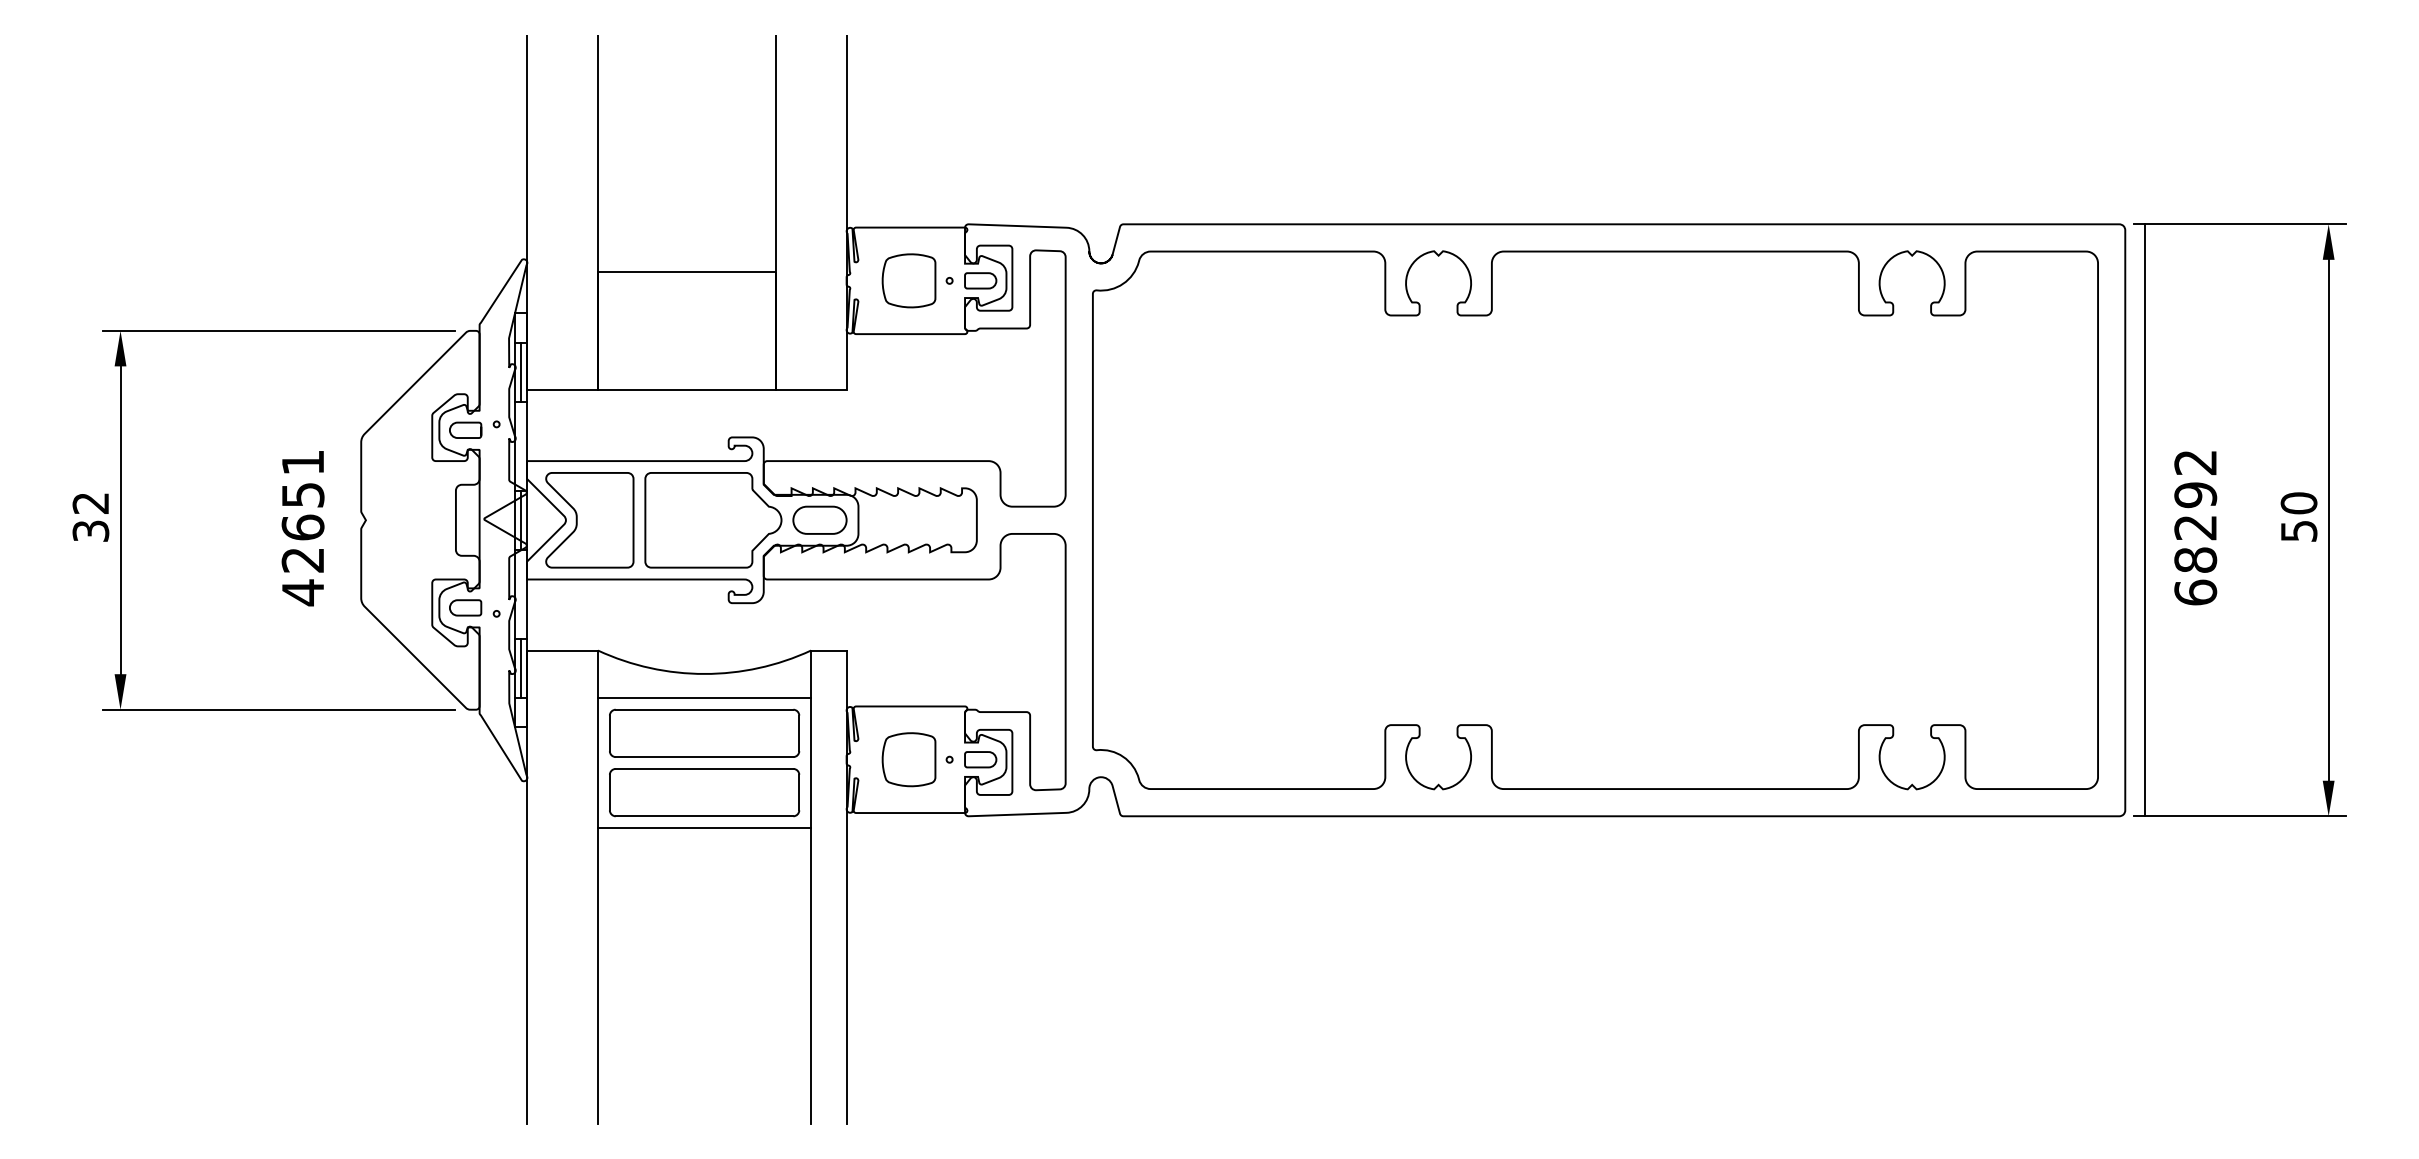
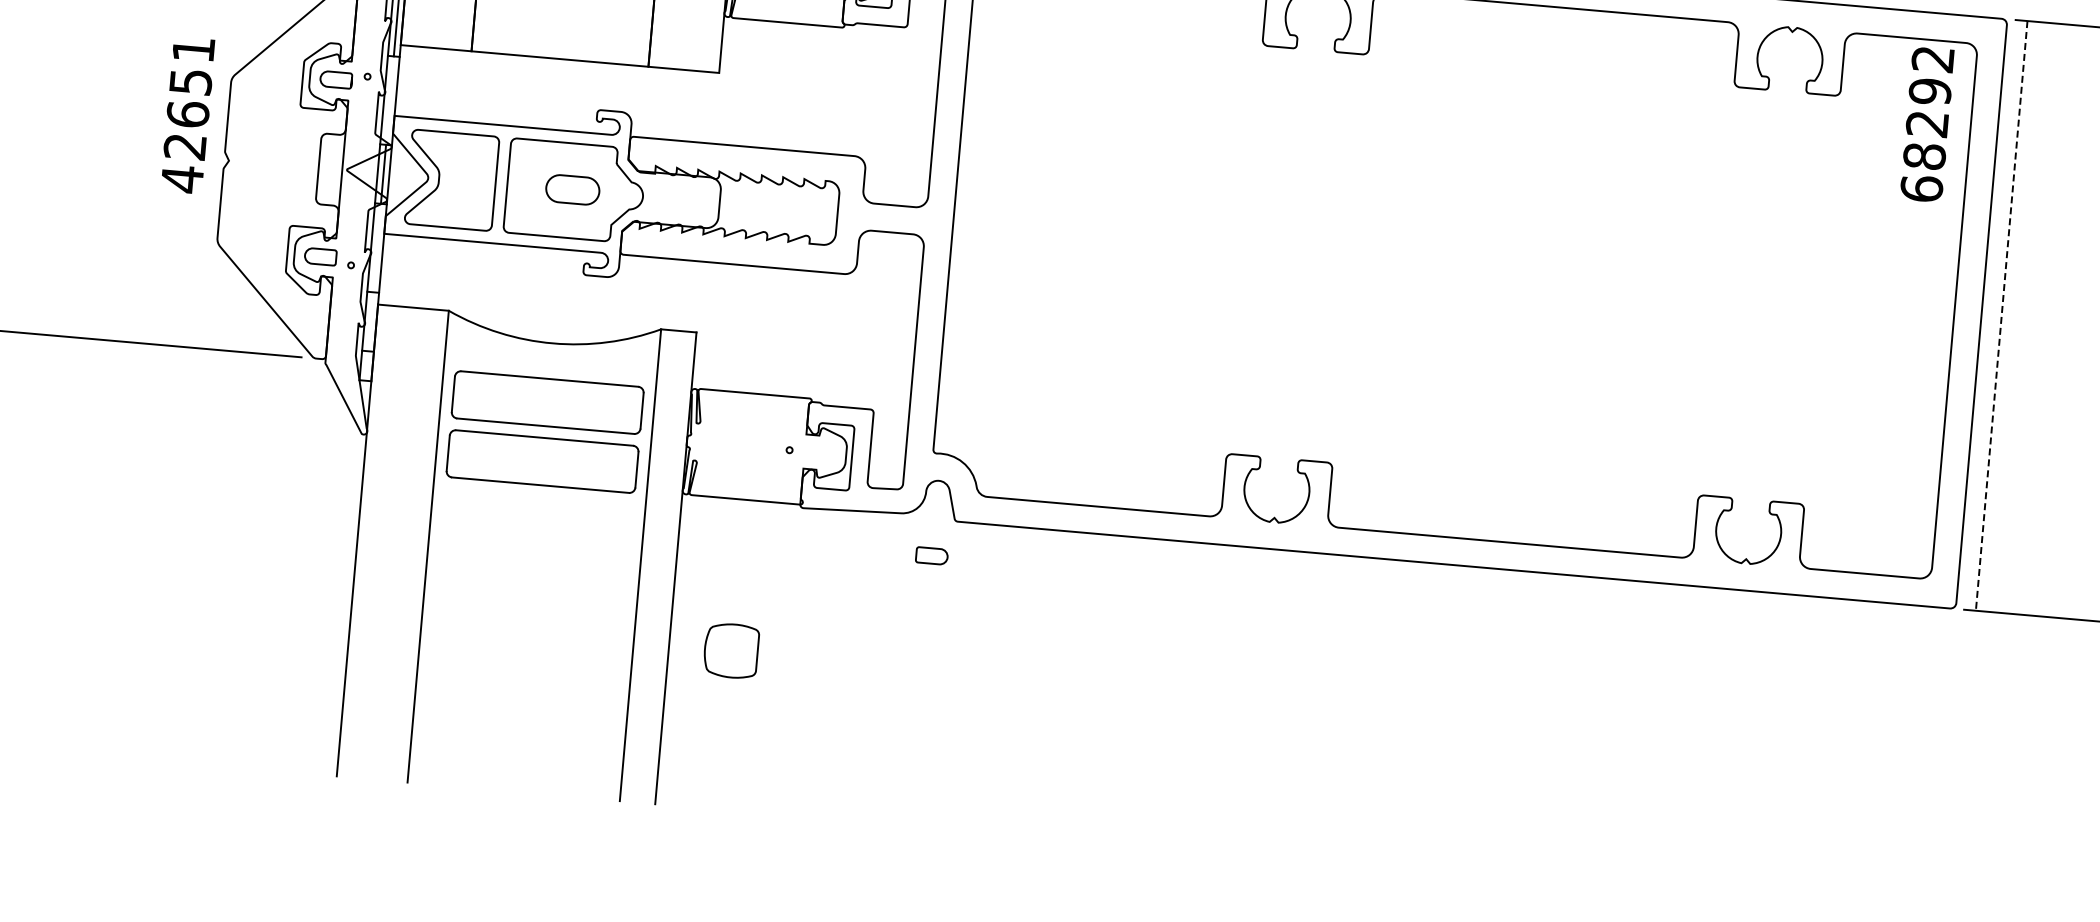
part: (819, 519) -> (572, 189), moved
line: (2145, 520) -> (2001, 316), solid -> dashed
text: (302, 528) -> (187, 115), moved
text: (2195, 528) -> (1927, 124), moved
line: (521, 667) -> (371, 321), removed
line: (704, 697) -> (550, 366), removed
part: (908, 759) -> (730, 650), moved
part: (980, 759) -> (931, 555), moved
line: (704, 828) -> (539, 497), removed

